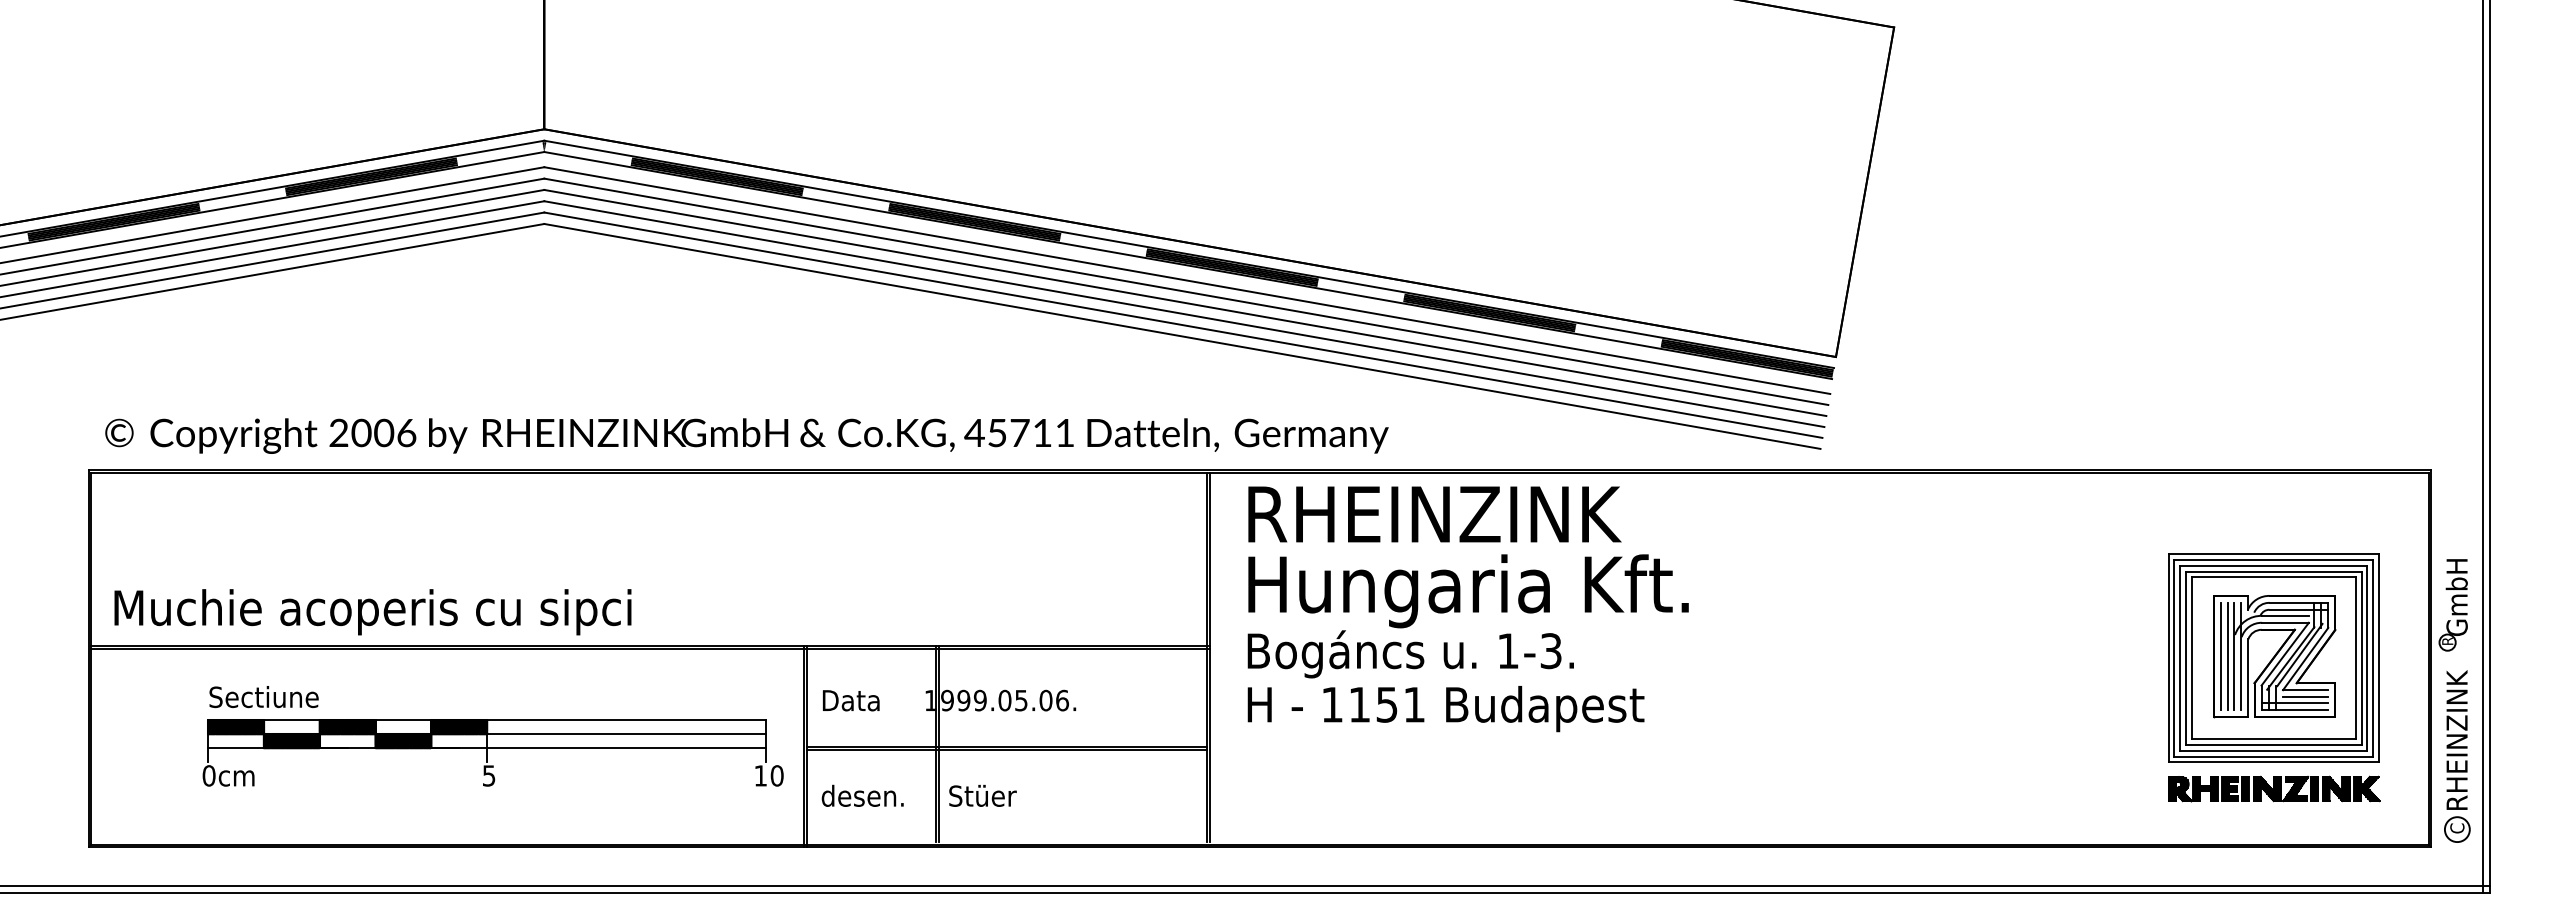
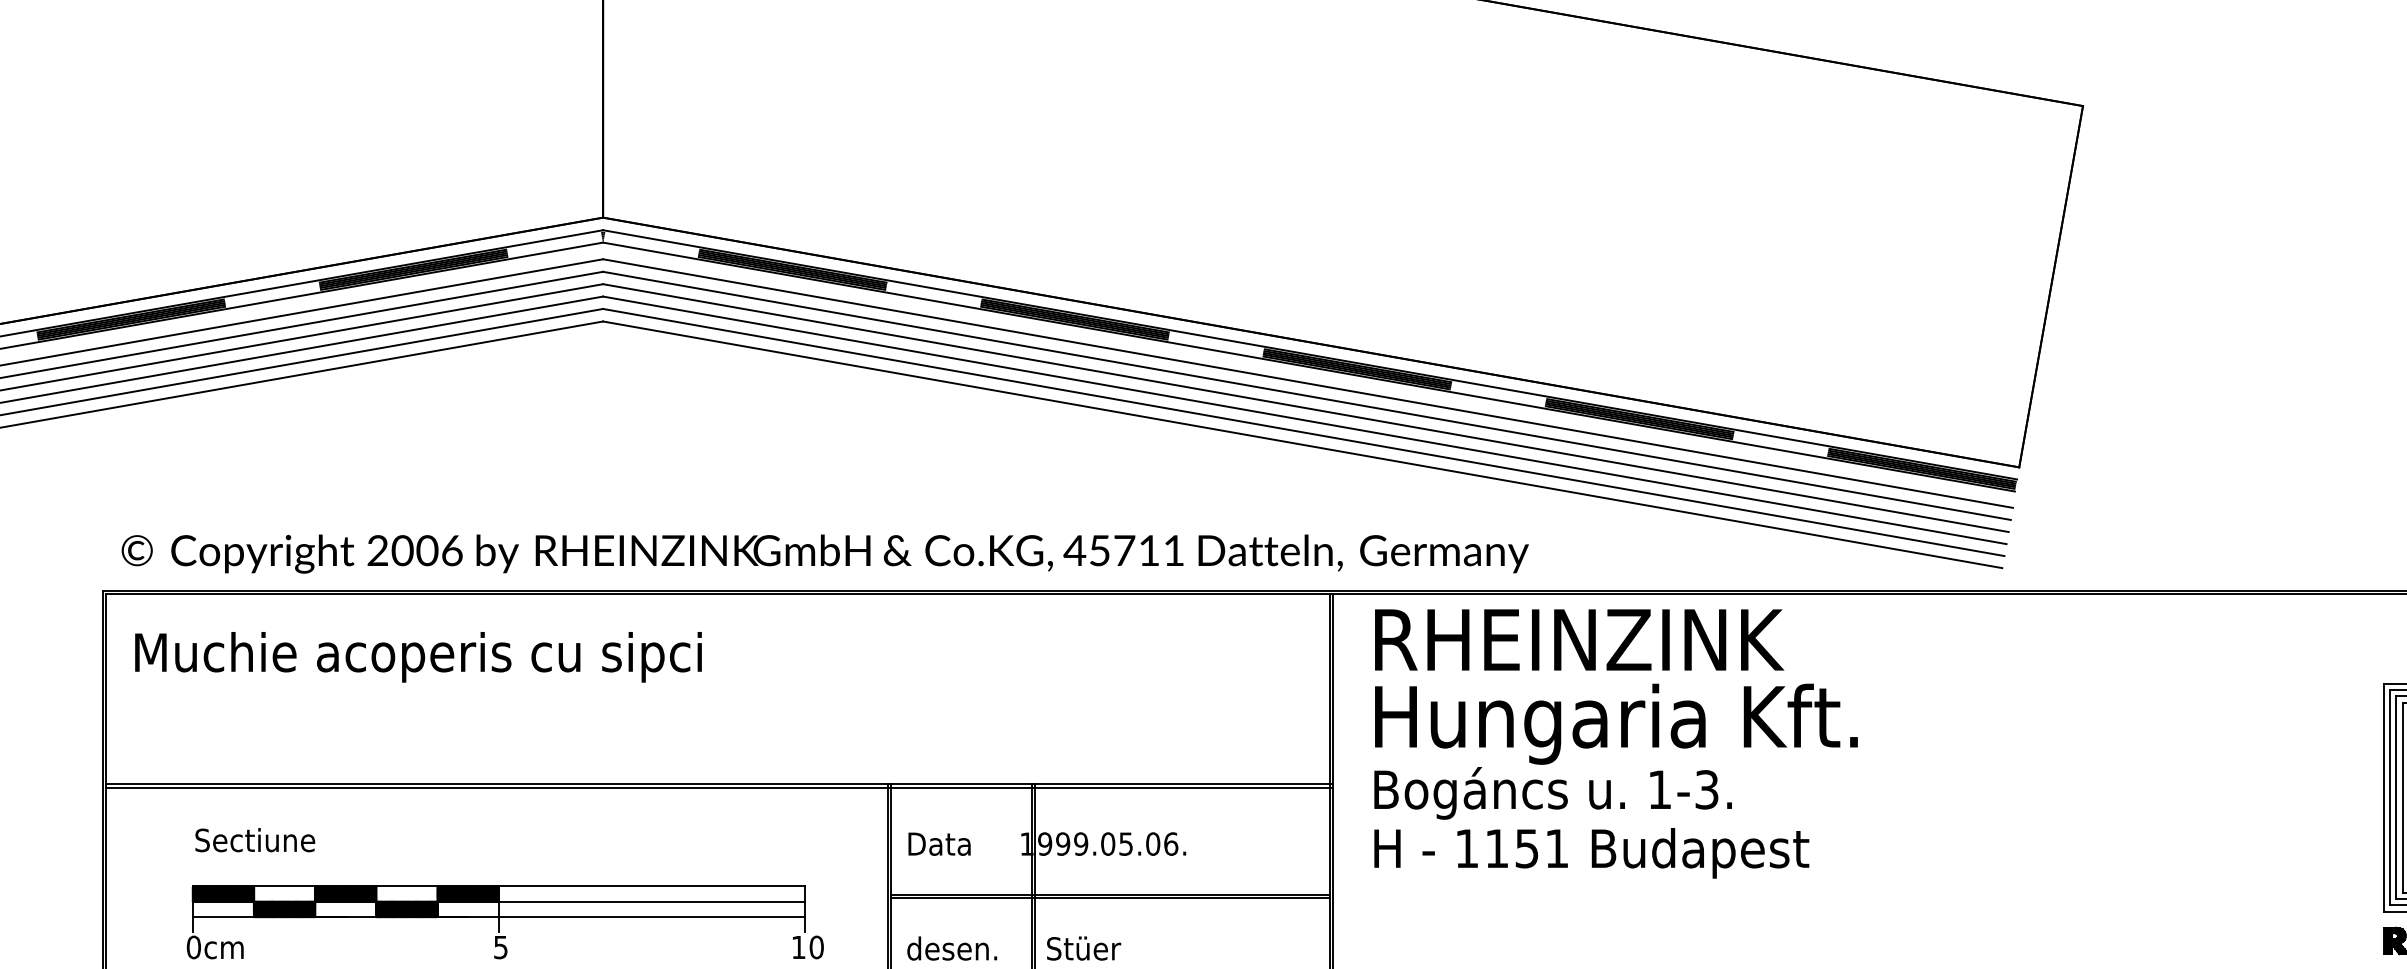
text: (372, 612) -> (417, 657), moved
text: (263, 697) -> (254, 840), moved
part: (492, 752) -> (504, 921), moved

